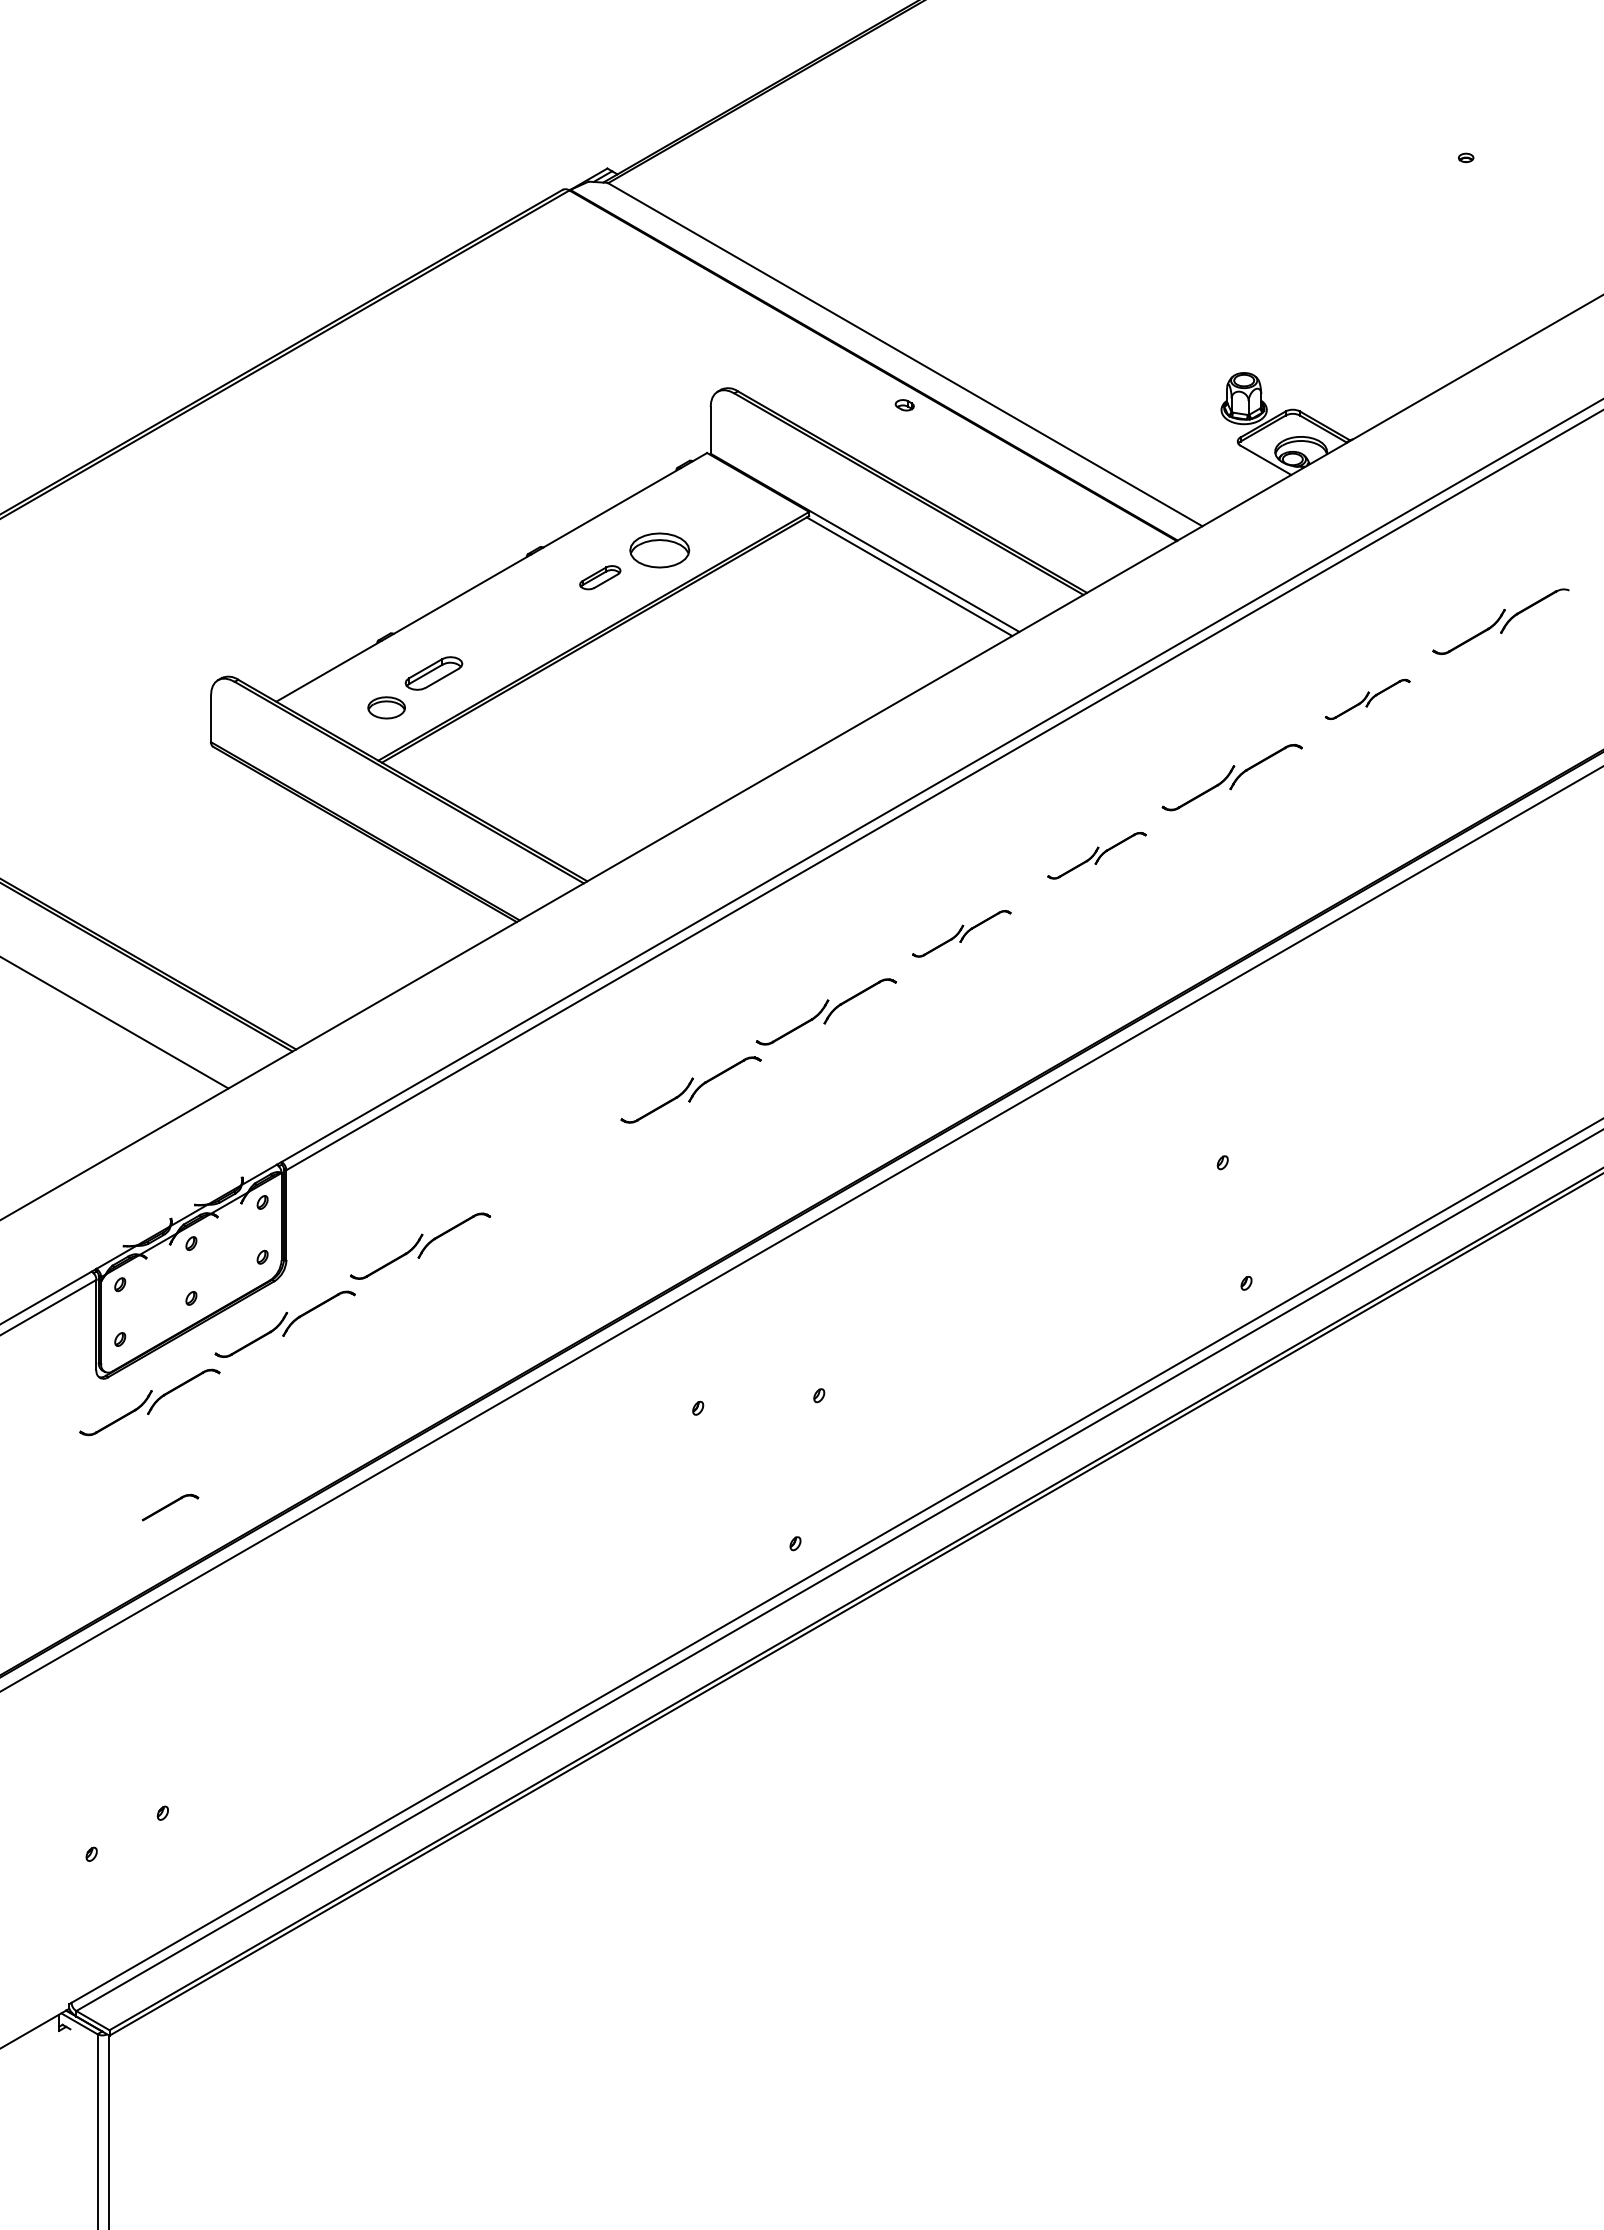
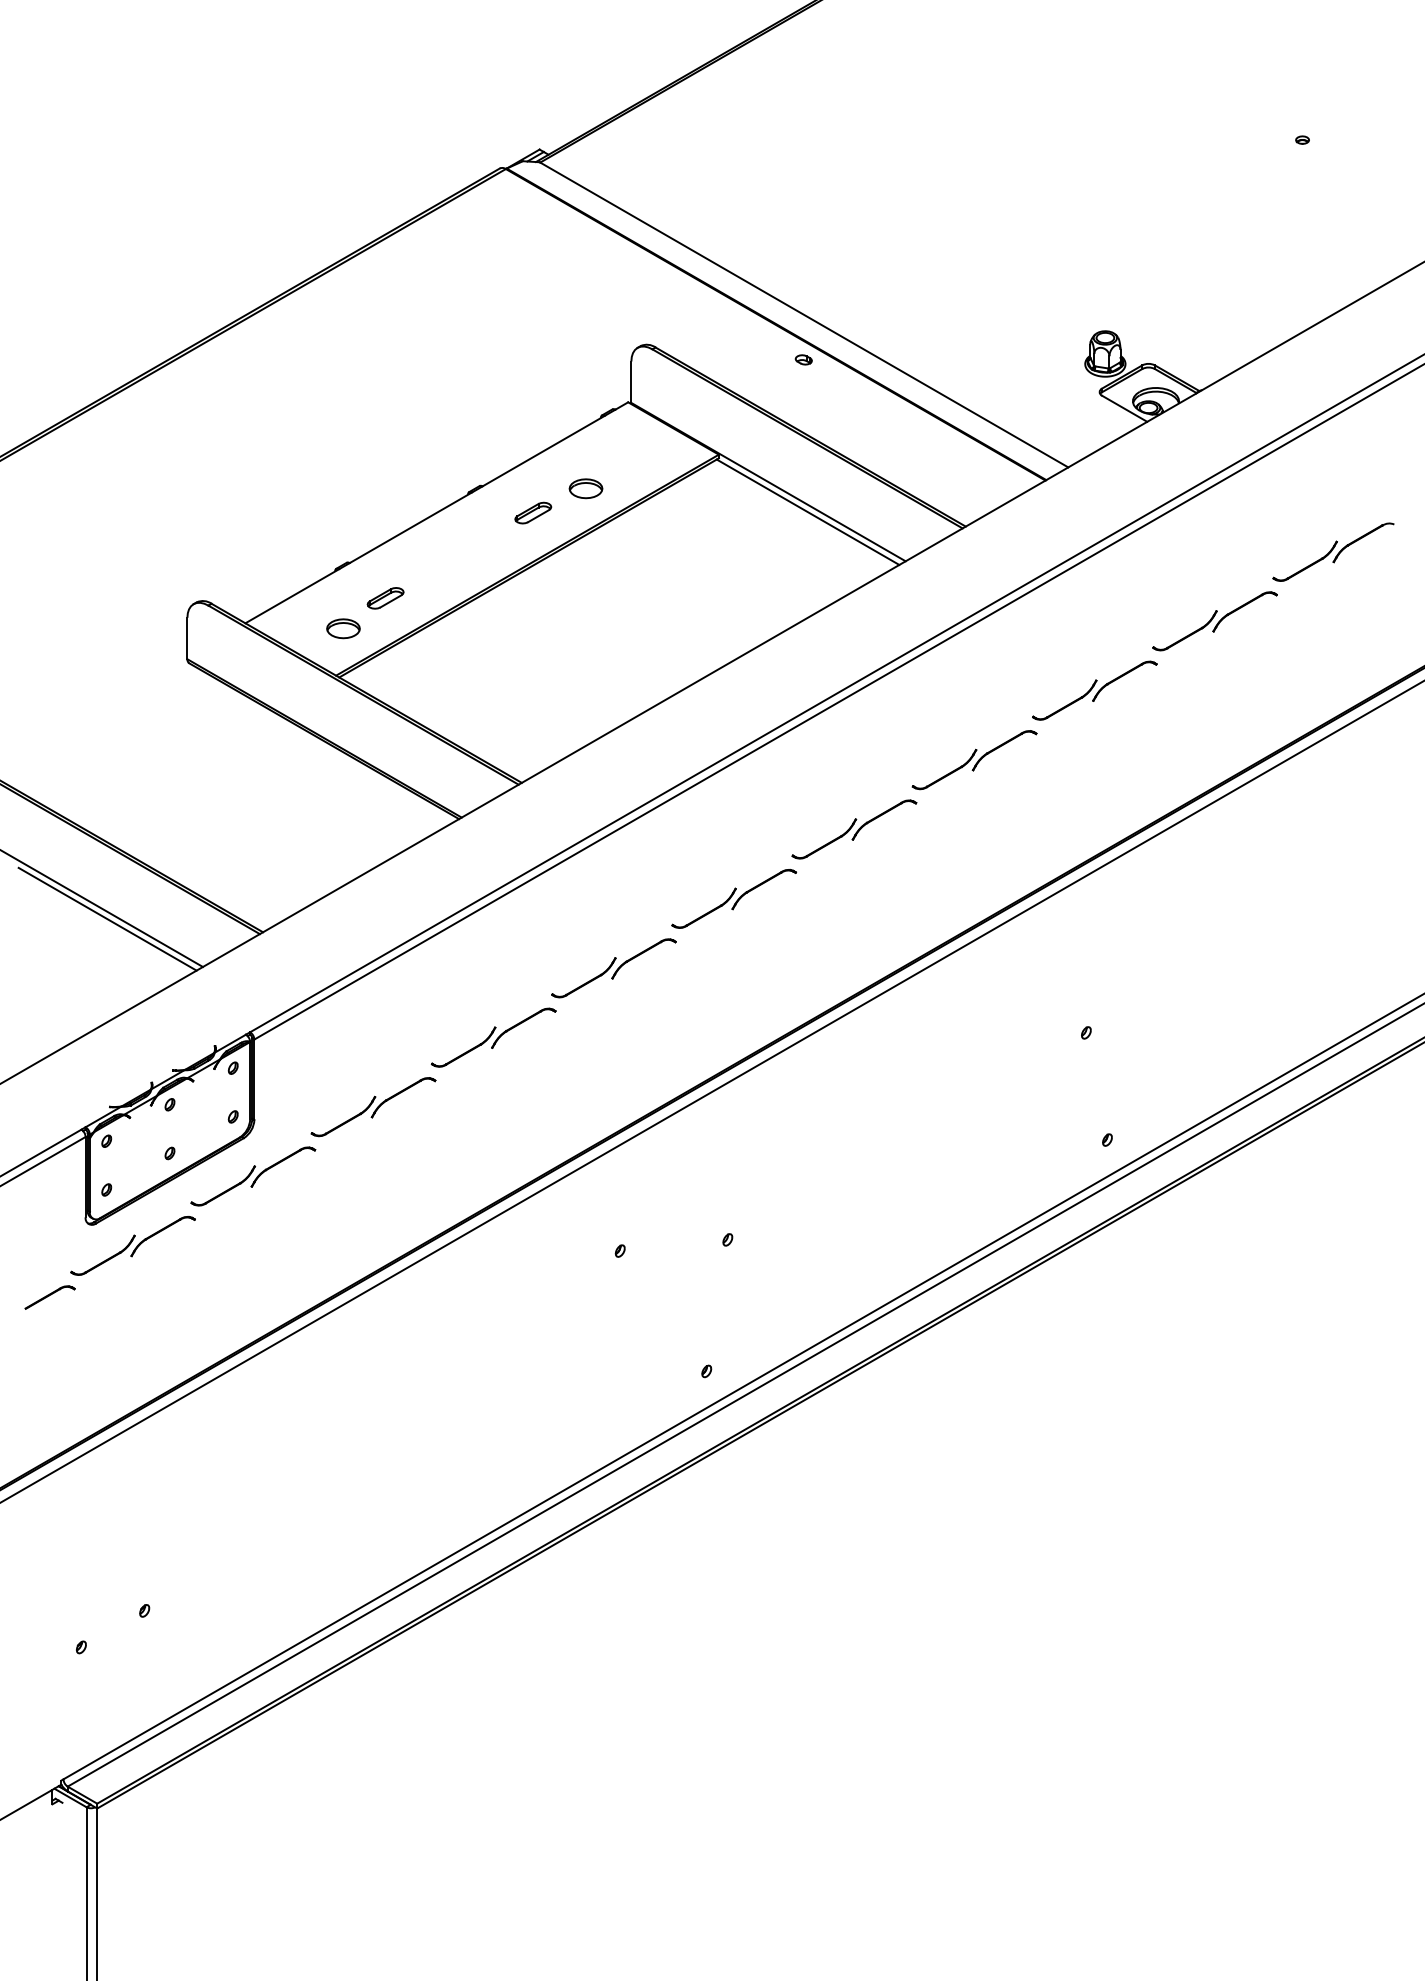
part: (659, 549) -> (585, 488), size x0.62
part: (434, 673) -> (385, 598), size x0.71
part: (1367, 699) -> (1214, 621), size x1.67
part: (1096, 855) -> (974, 759), size x1.43
part: (961, 933) -> (854, 829), size x1.43
line: (121, 1034) -> (107, 918), added
part: (555, 1167) -> (493, 1037), added
part: (170, 1507) -> (50, 1297), moved

